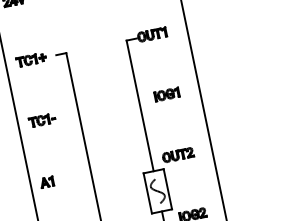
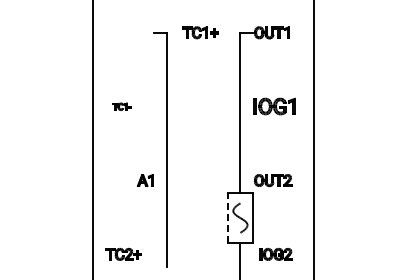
part: (31, 59) -> (200, 32), moved
part: (166, 94) -> (274, 106), size x1.4
part: (41, 120) -> (121, 106), size x0.6
part: (46, 182) -> (144, 180), moved
line: (148, 193) -> (228, 218), solid -> dashed

